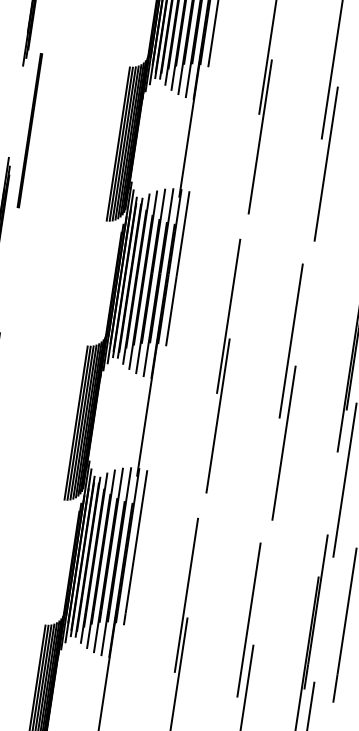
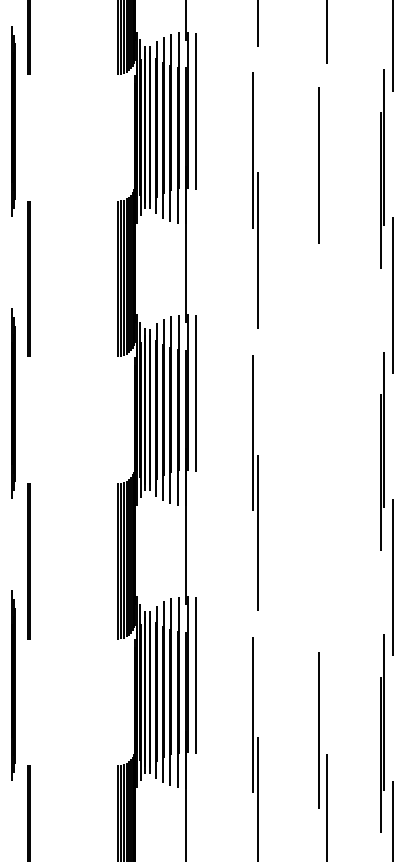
line: (325, 163) -> (326, 267), removed
line: (291, 340) -> (318, 447), removed
line: (283, 442) -> (326, 549), removed

